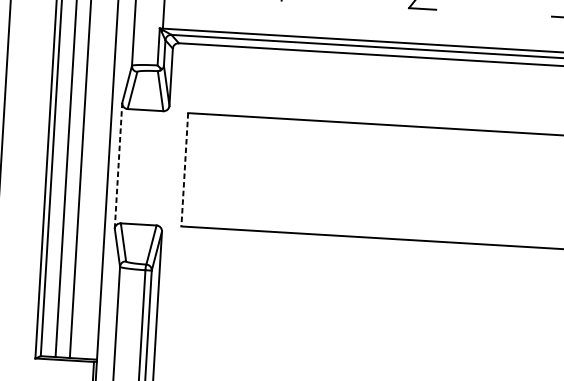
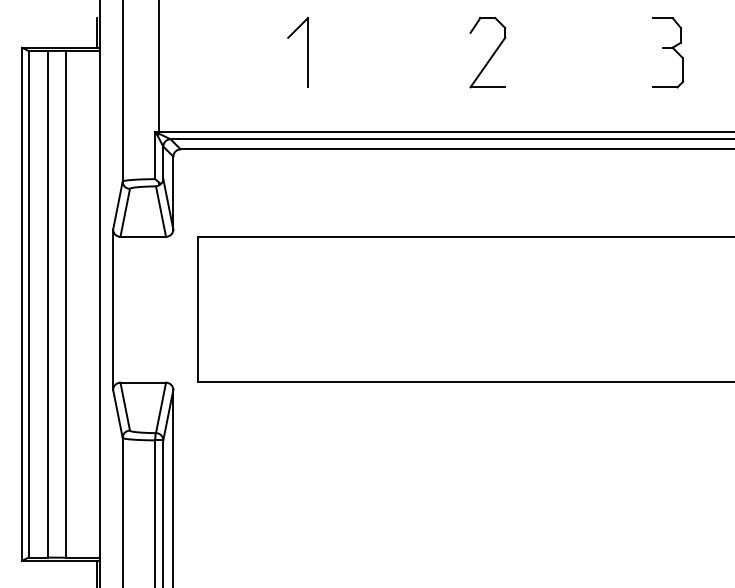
line: (118, 165) -> (113, 309), dashed -> solid
line: (184, 170) -> (197, 310), dashed -> solid

